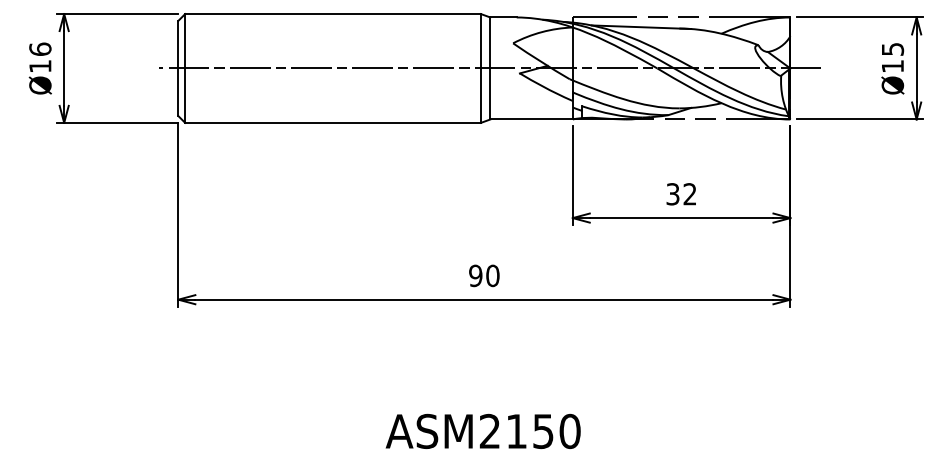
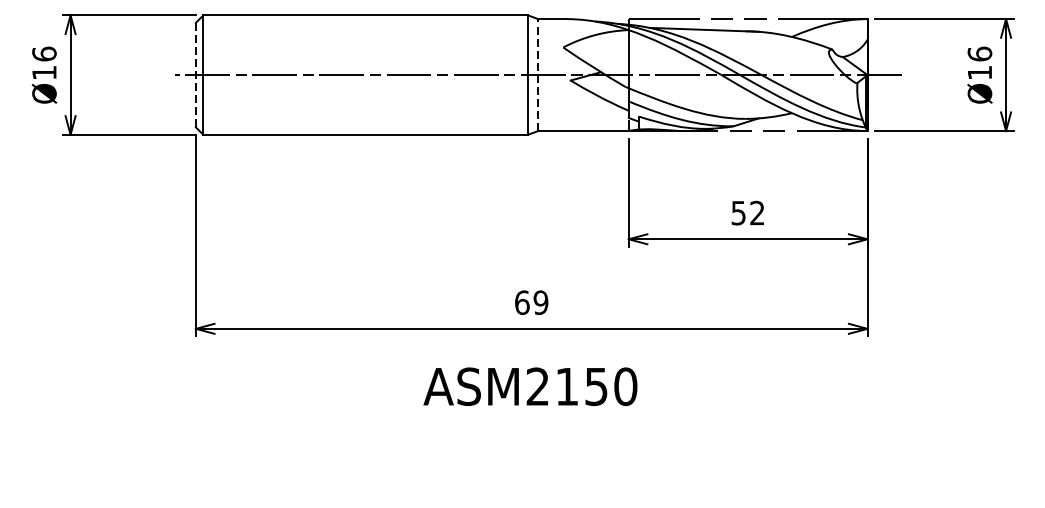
text: (892, 48) -> (979, 53), Ø15 -> Ø16
line: (490, 67) -> (538, 74), solid -> dashed
line: (178, 68) -> (196, 75), solid -> dashed
text: (673, 193) -> (739, 212), 32 -> 52
text: (484, 275) -> (531, 302), 90 -> 69
text: (482, 430) -> (529, 385), moved

